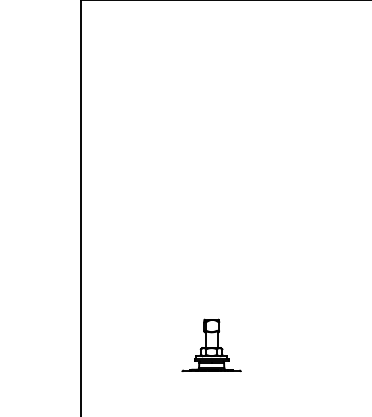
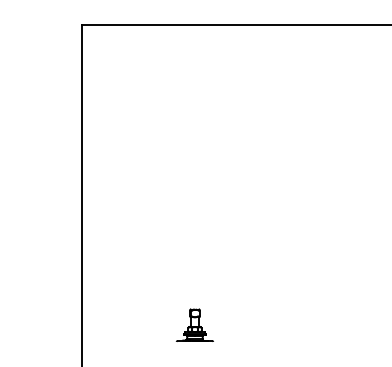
part: (211, 344) -> (194, 324), size x0.71

